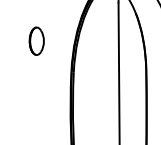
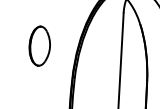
part: (36, 40) -> (39, 45), size x1.43

